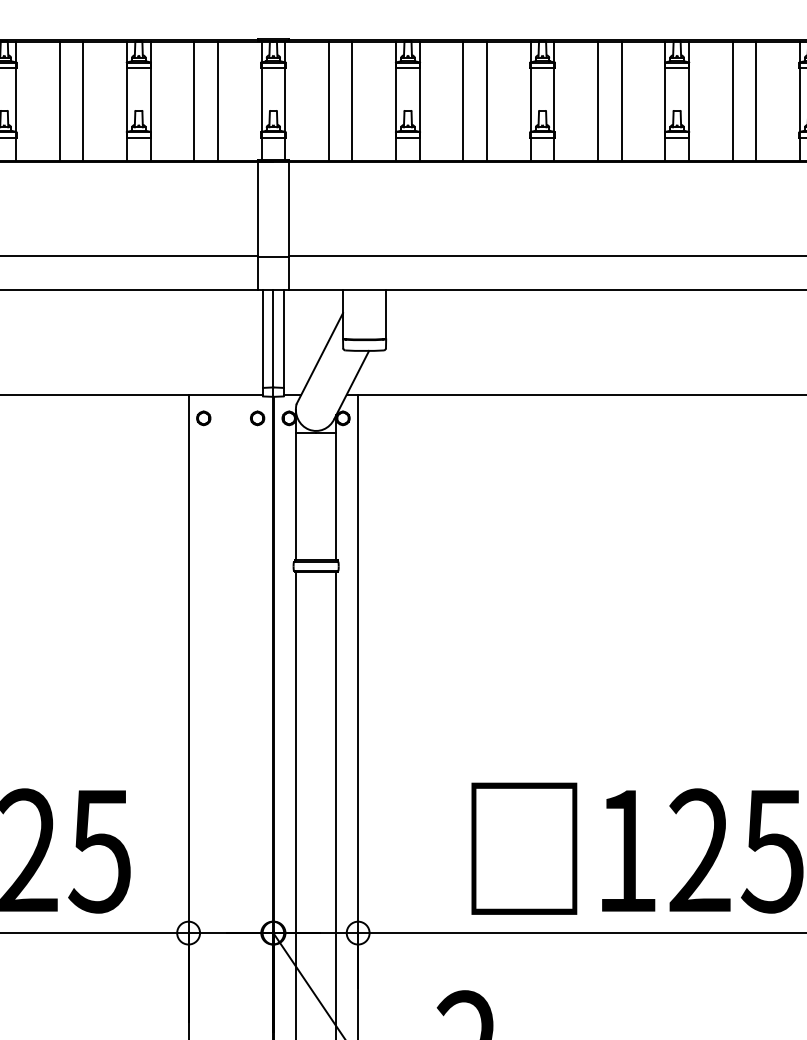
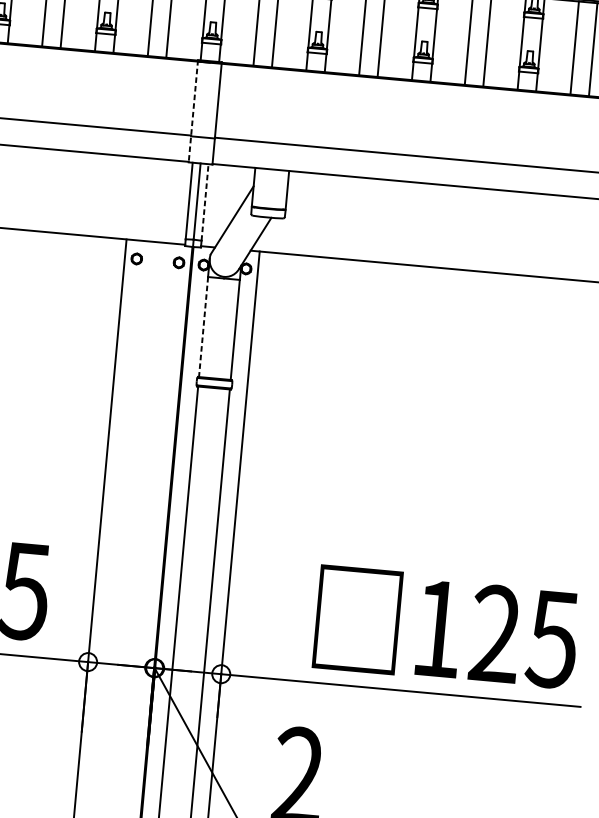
line: (258, 225) -> (193, 111), solid -> dashed
line: (283, 339) -> (205, 202), solid -> dashed
line: (295, 496) -> (203, 326), solid -> dashed

